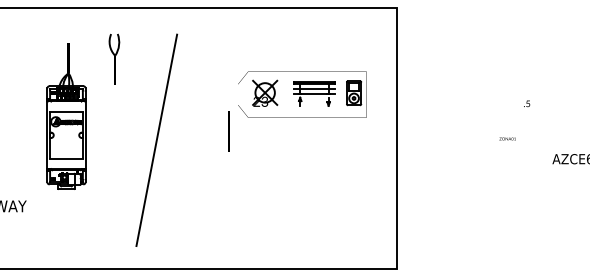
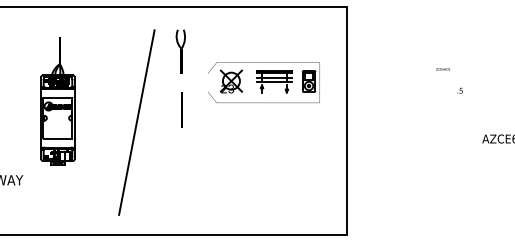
part: (114, 58) -> (180, 51), moved
line: (228, 131) -> (181, 109), moved
text: (506, 139) -> (442, 69), moved

